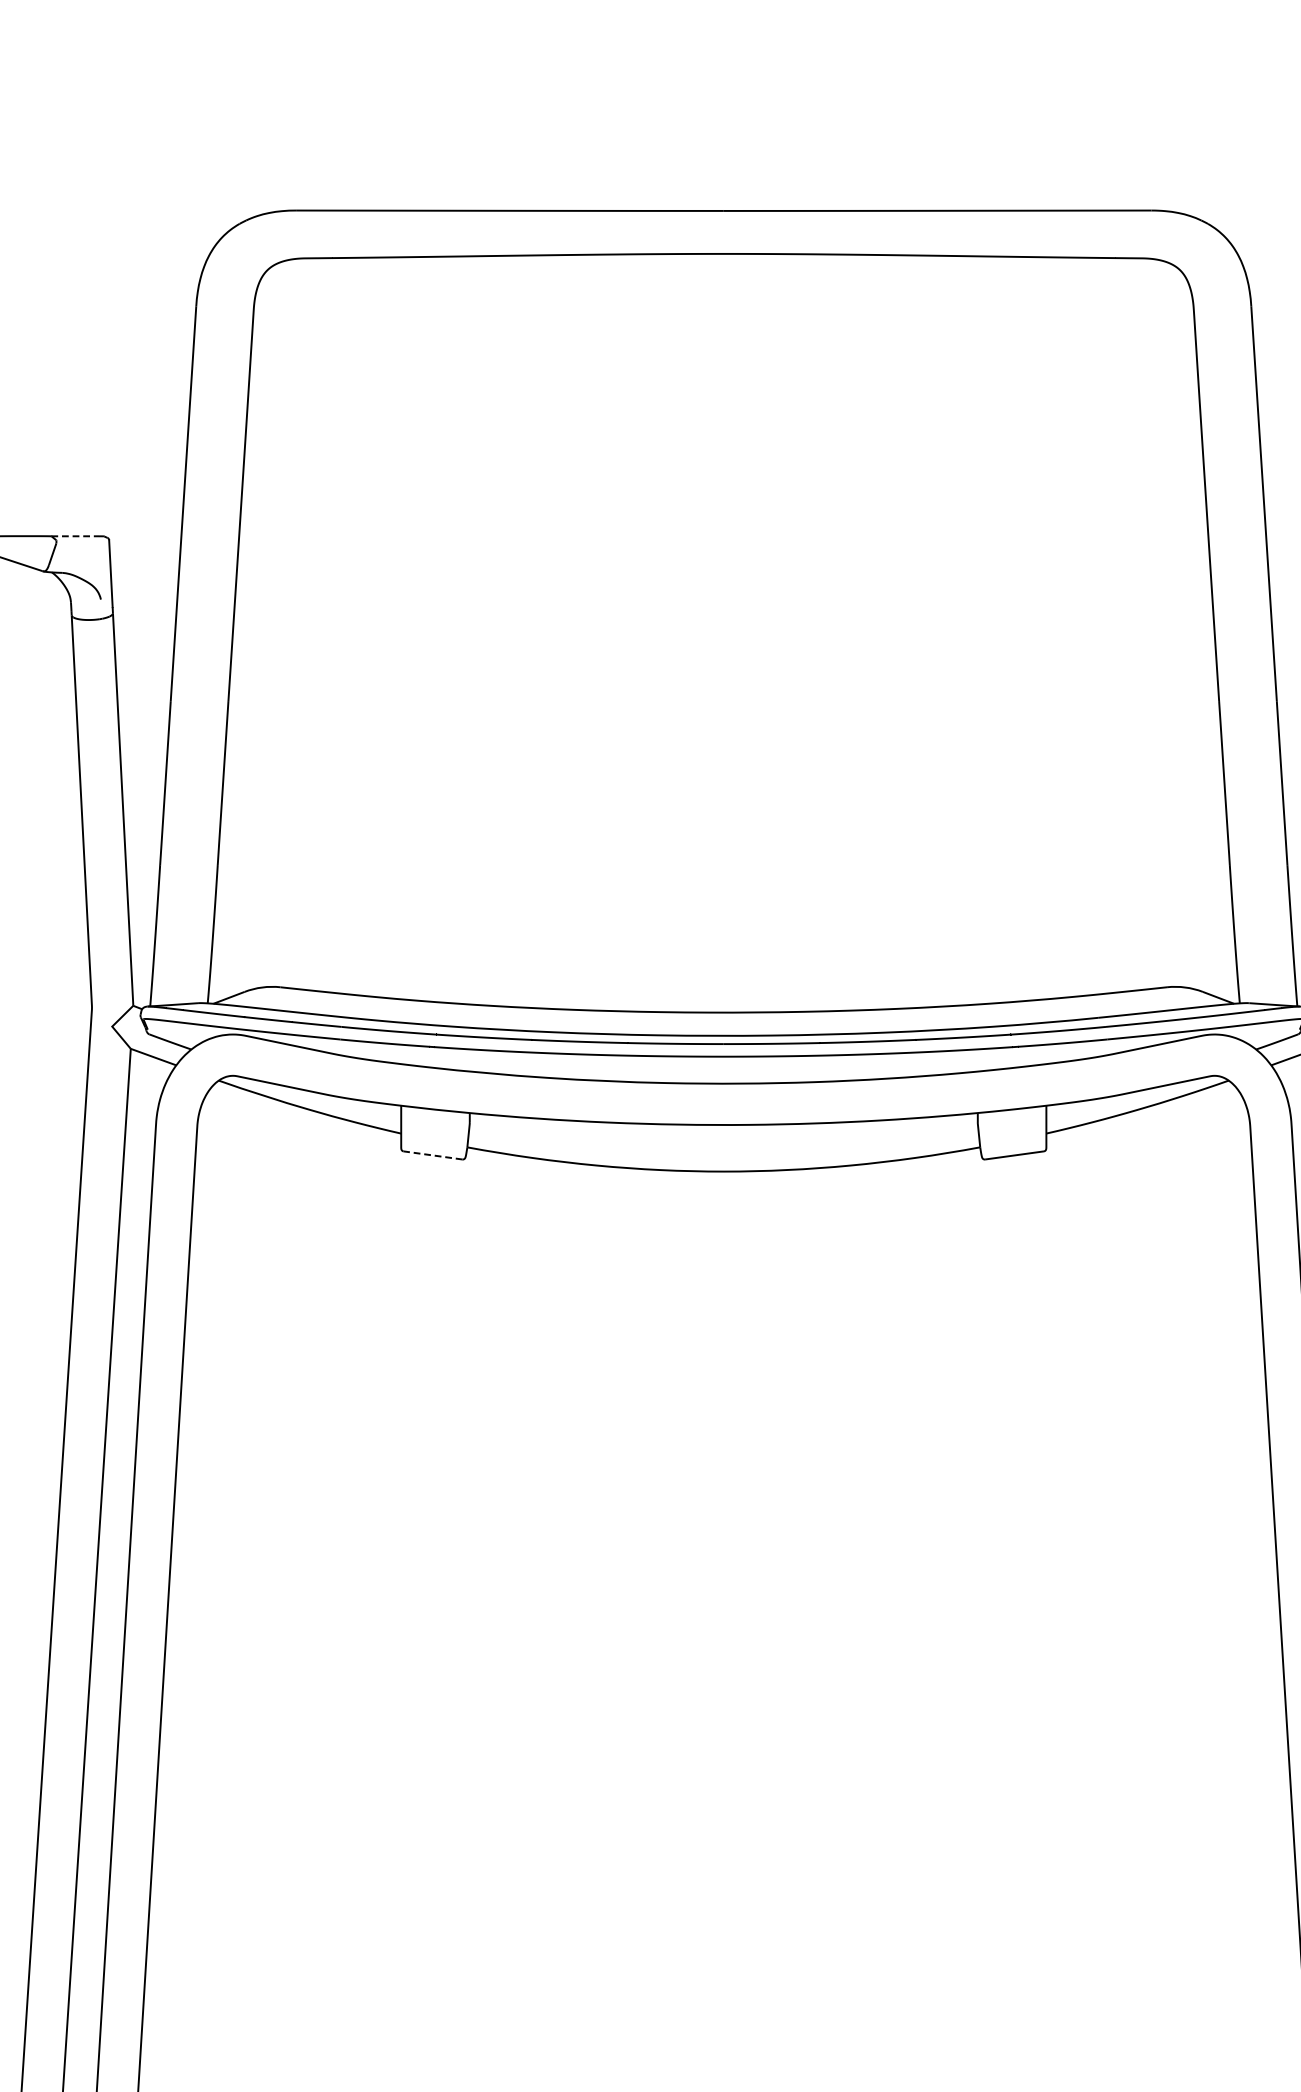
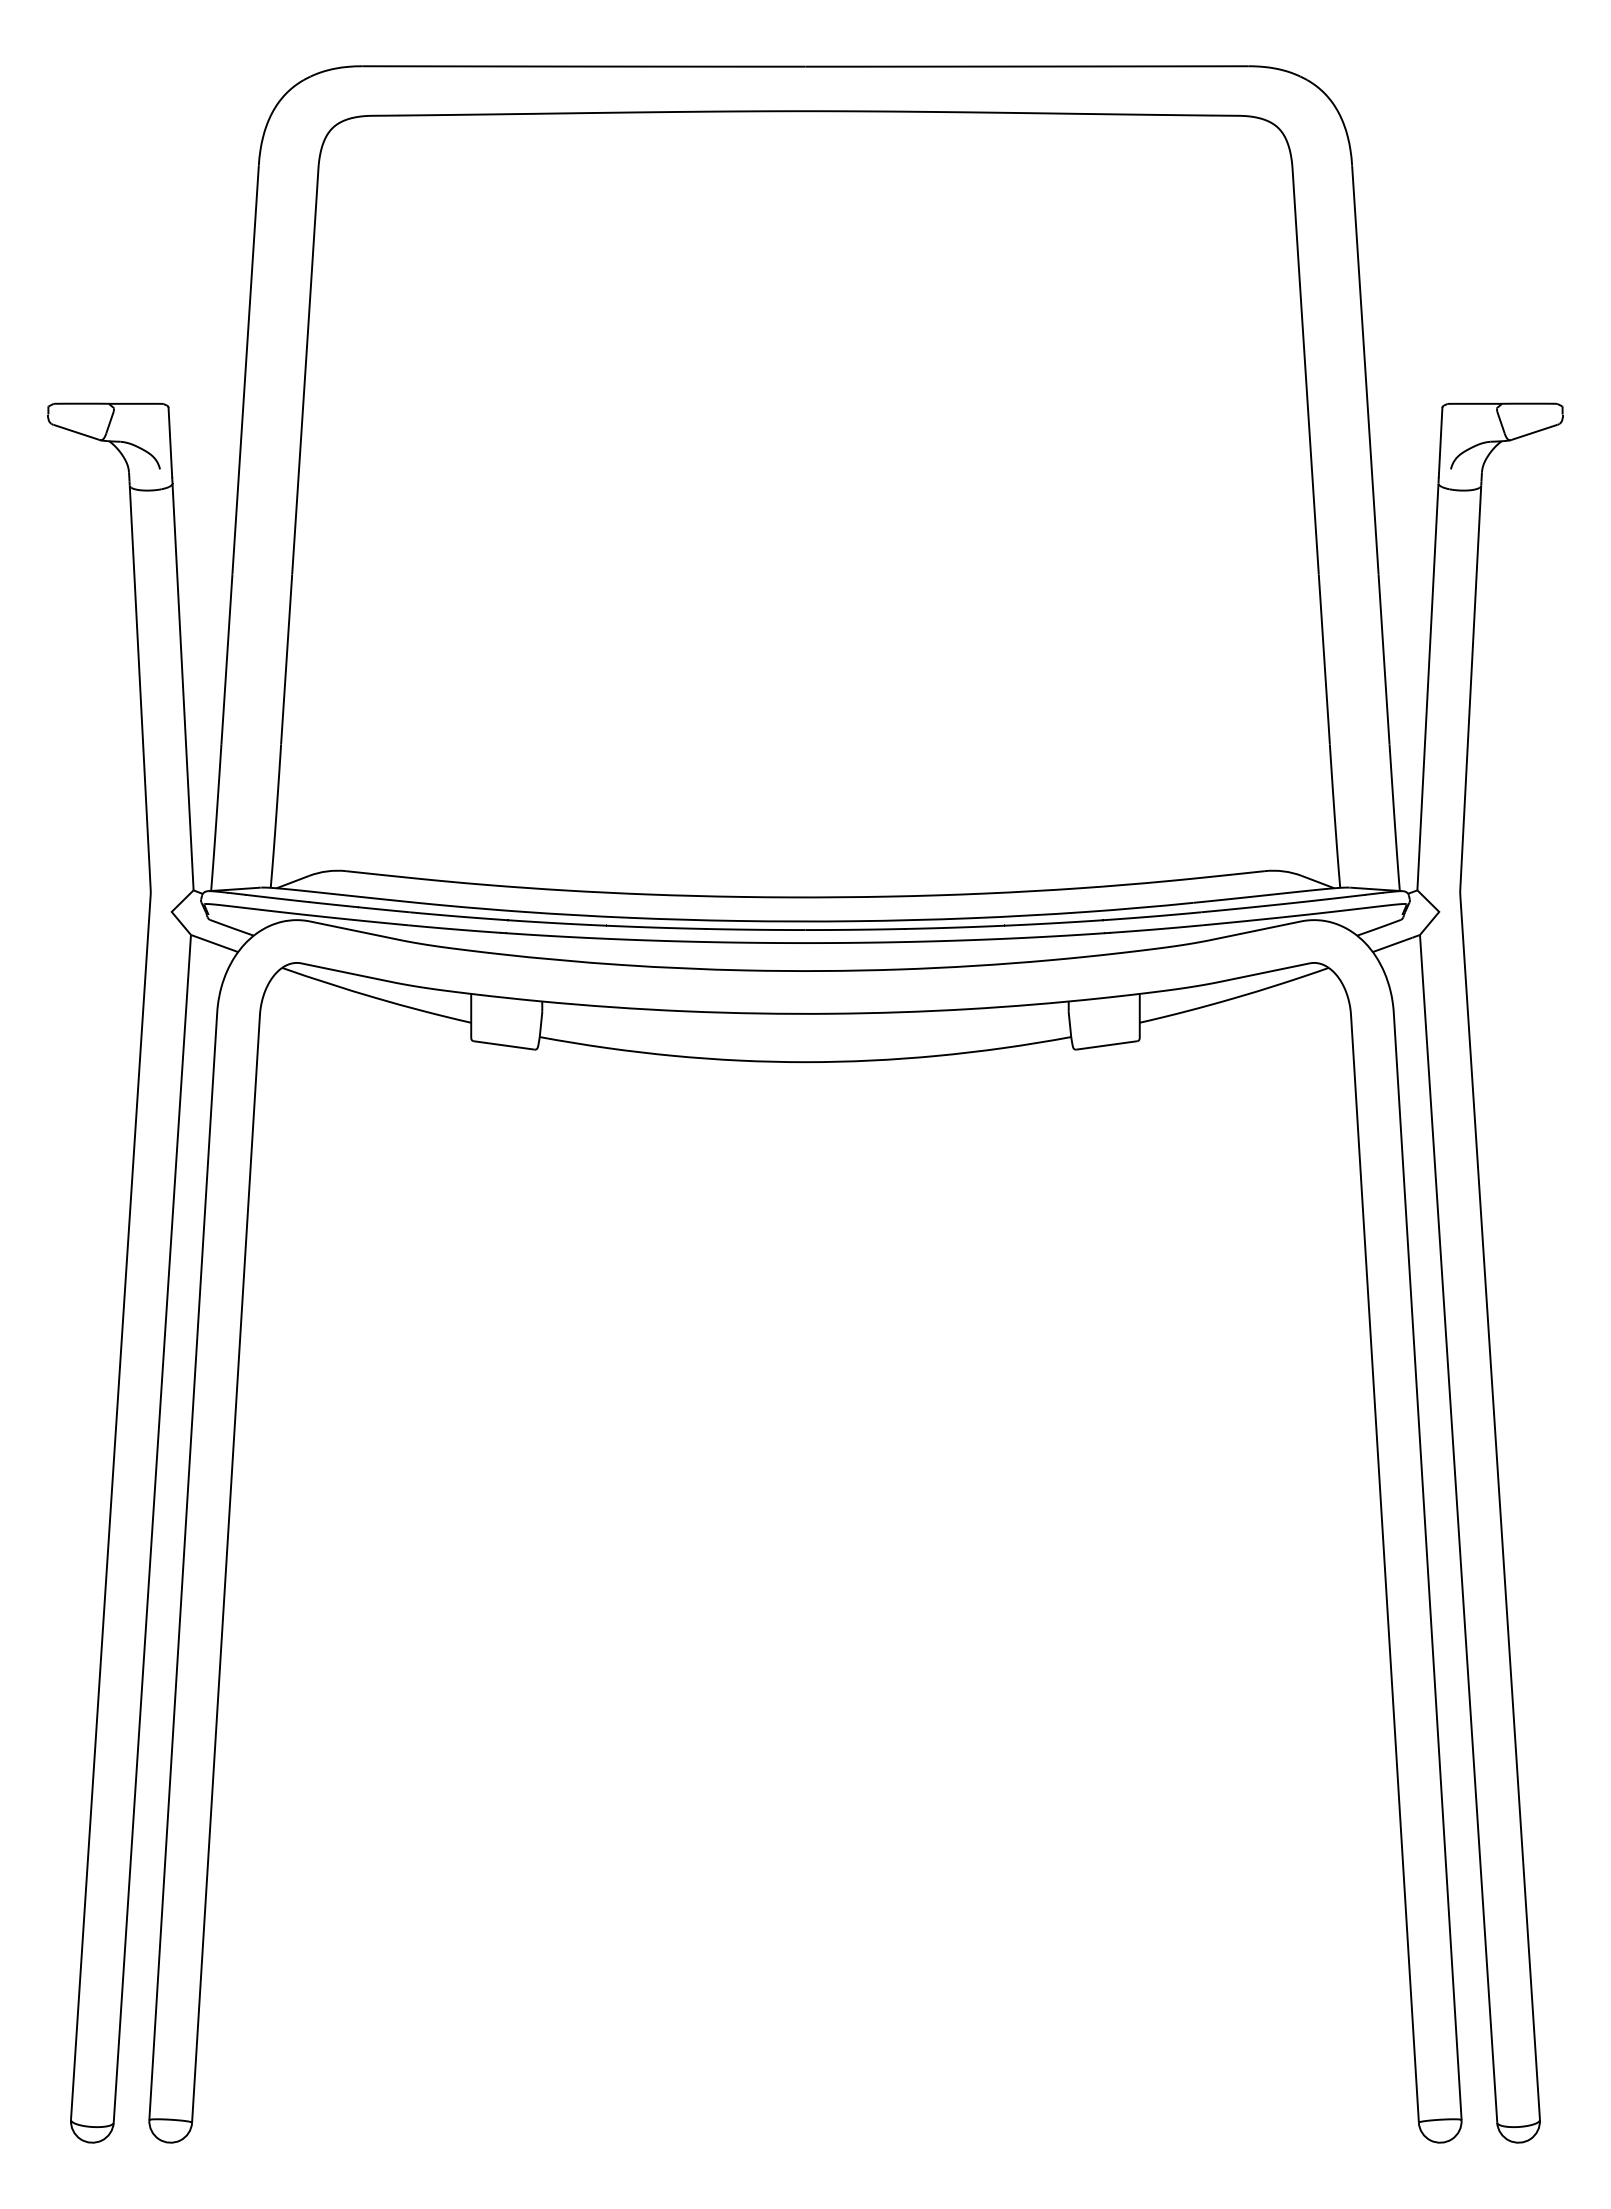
line: (75, 535) -> (133, 403), dashed -> solid
line: (433, 1155) -> (504, 1045), dashed -> solid

